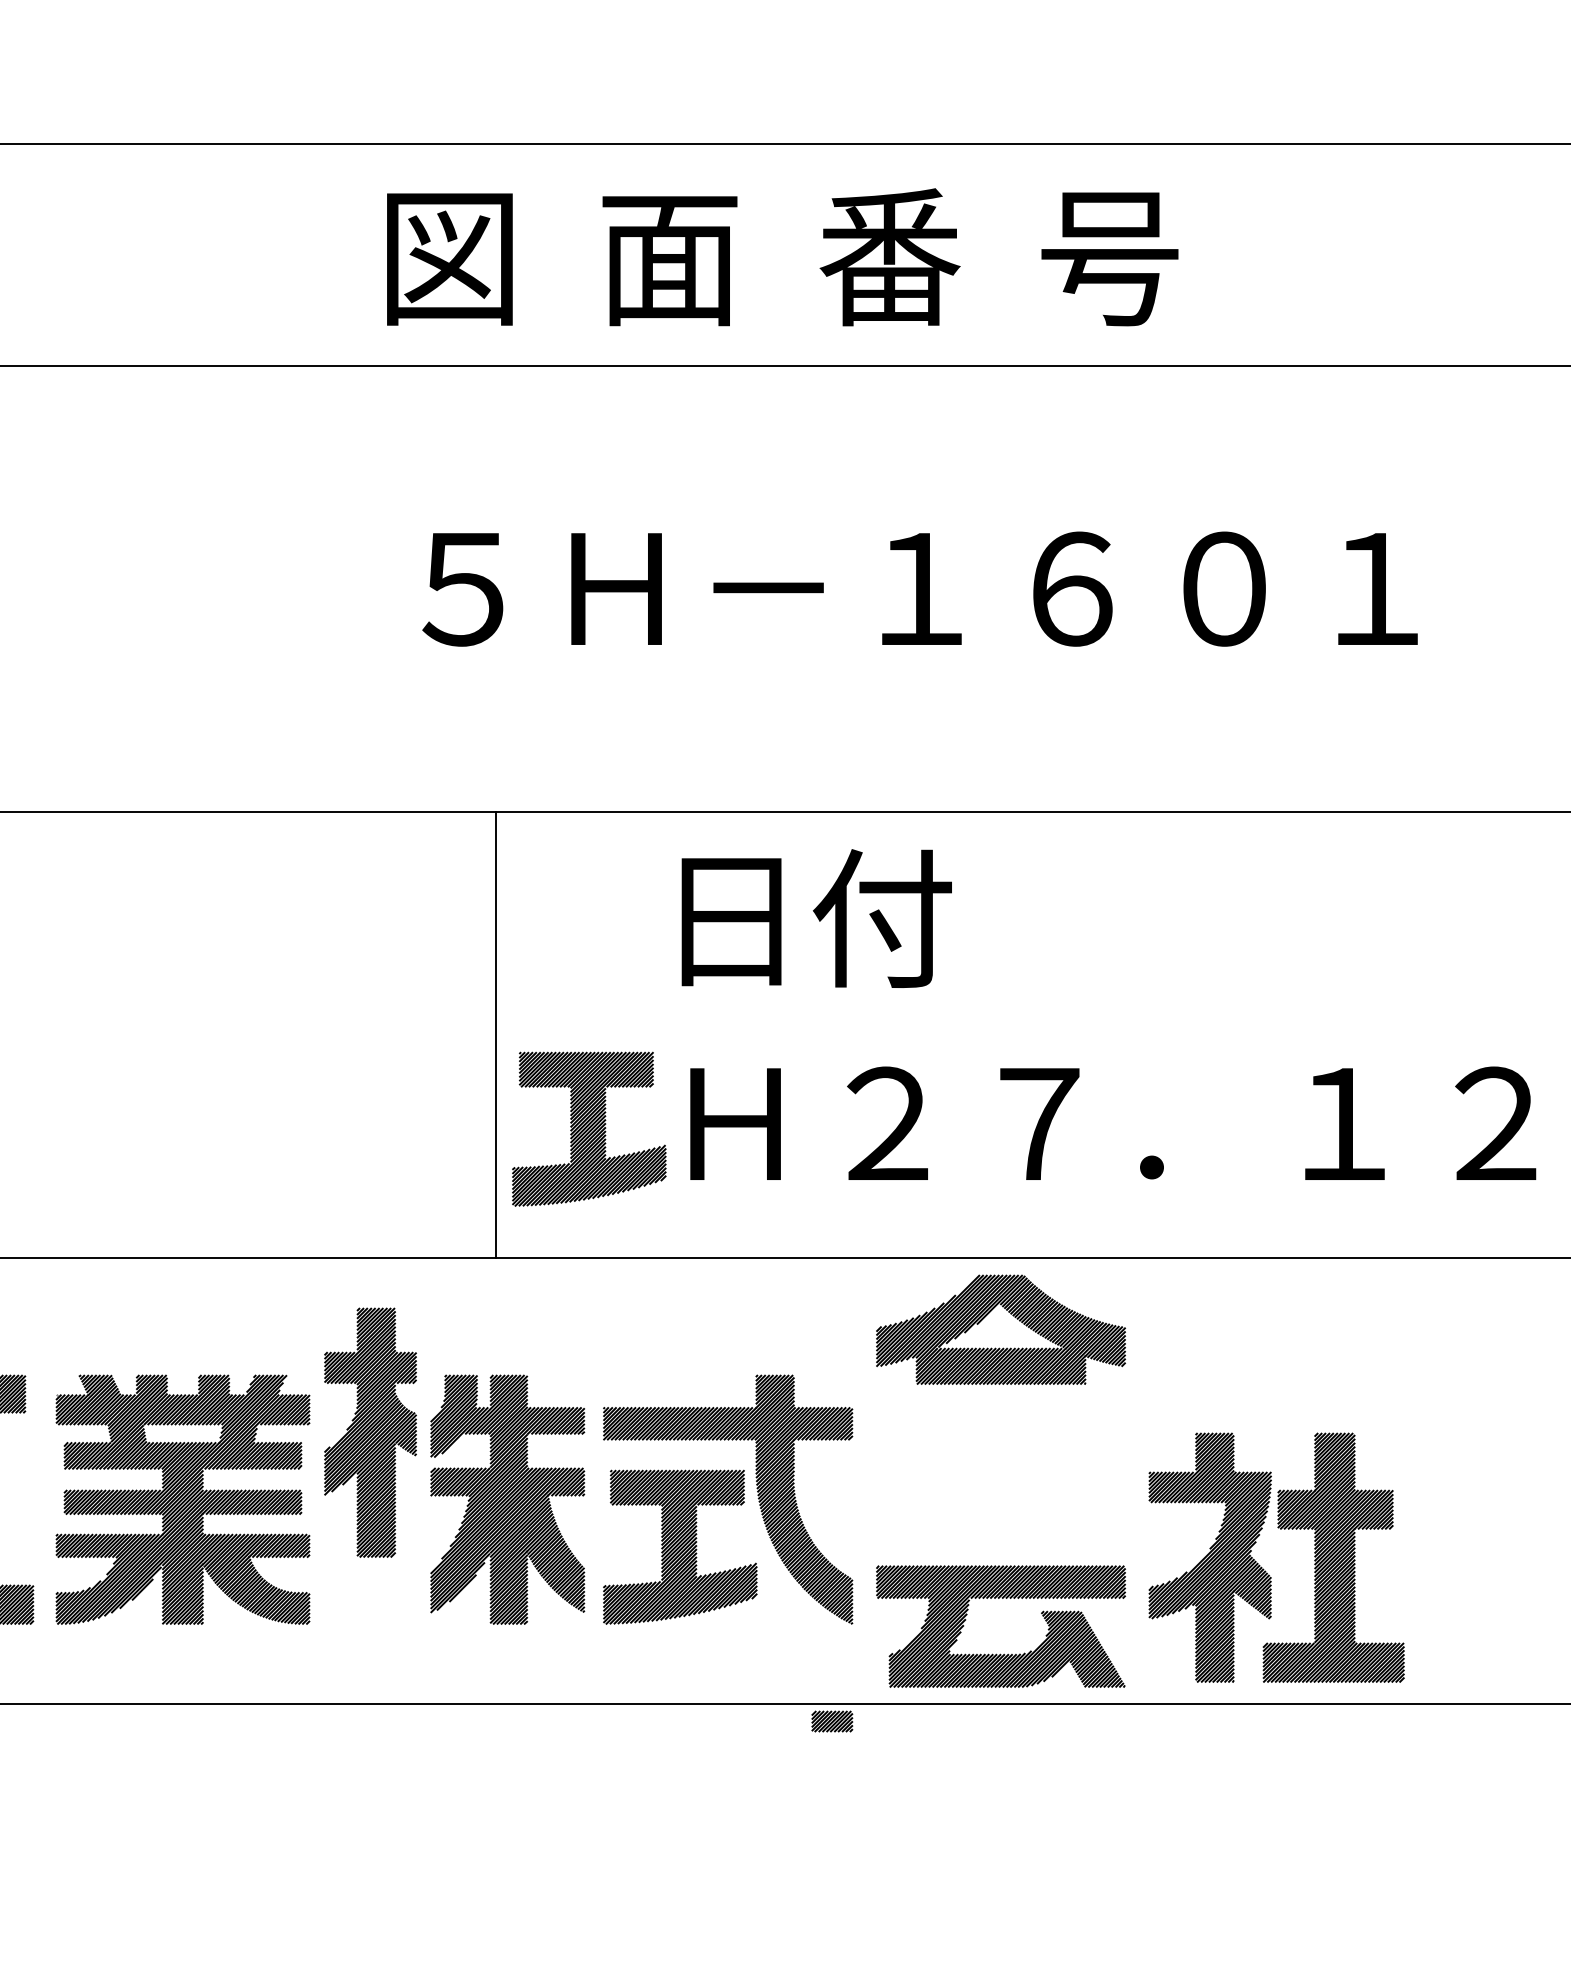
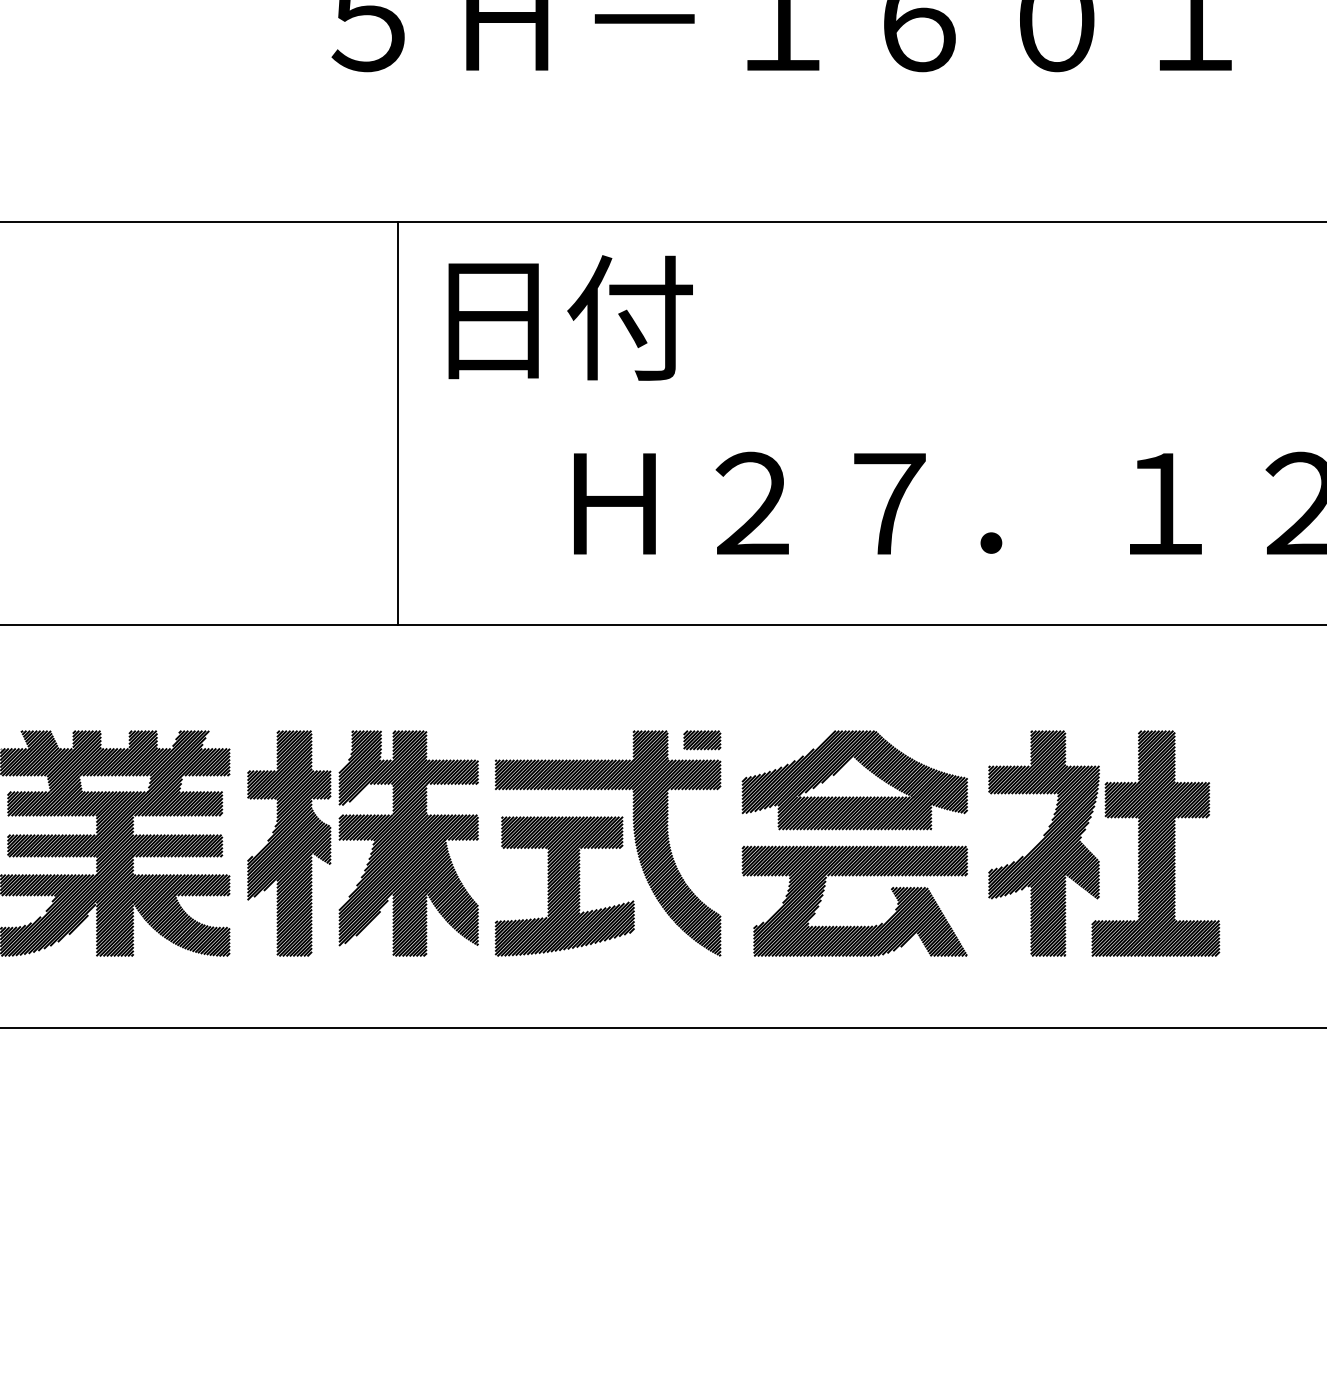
text: (816, 918) -> (570, 317), moved
part: (589, 1128) -> (482, 507), removed
part: (1000, 1329) -> (854, 780), moved
part: (370, 1432) -> (289, 843), moved
part: (1264, 1569) -> (1093, 854), moved
part: (1000, 1653) -> (854, 925), moved
part: (832, 1721) -> (702, 740), moved

